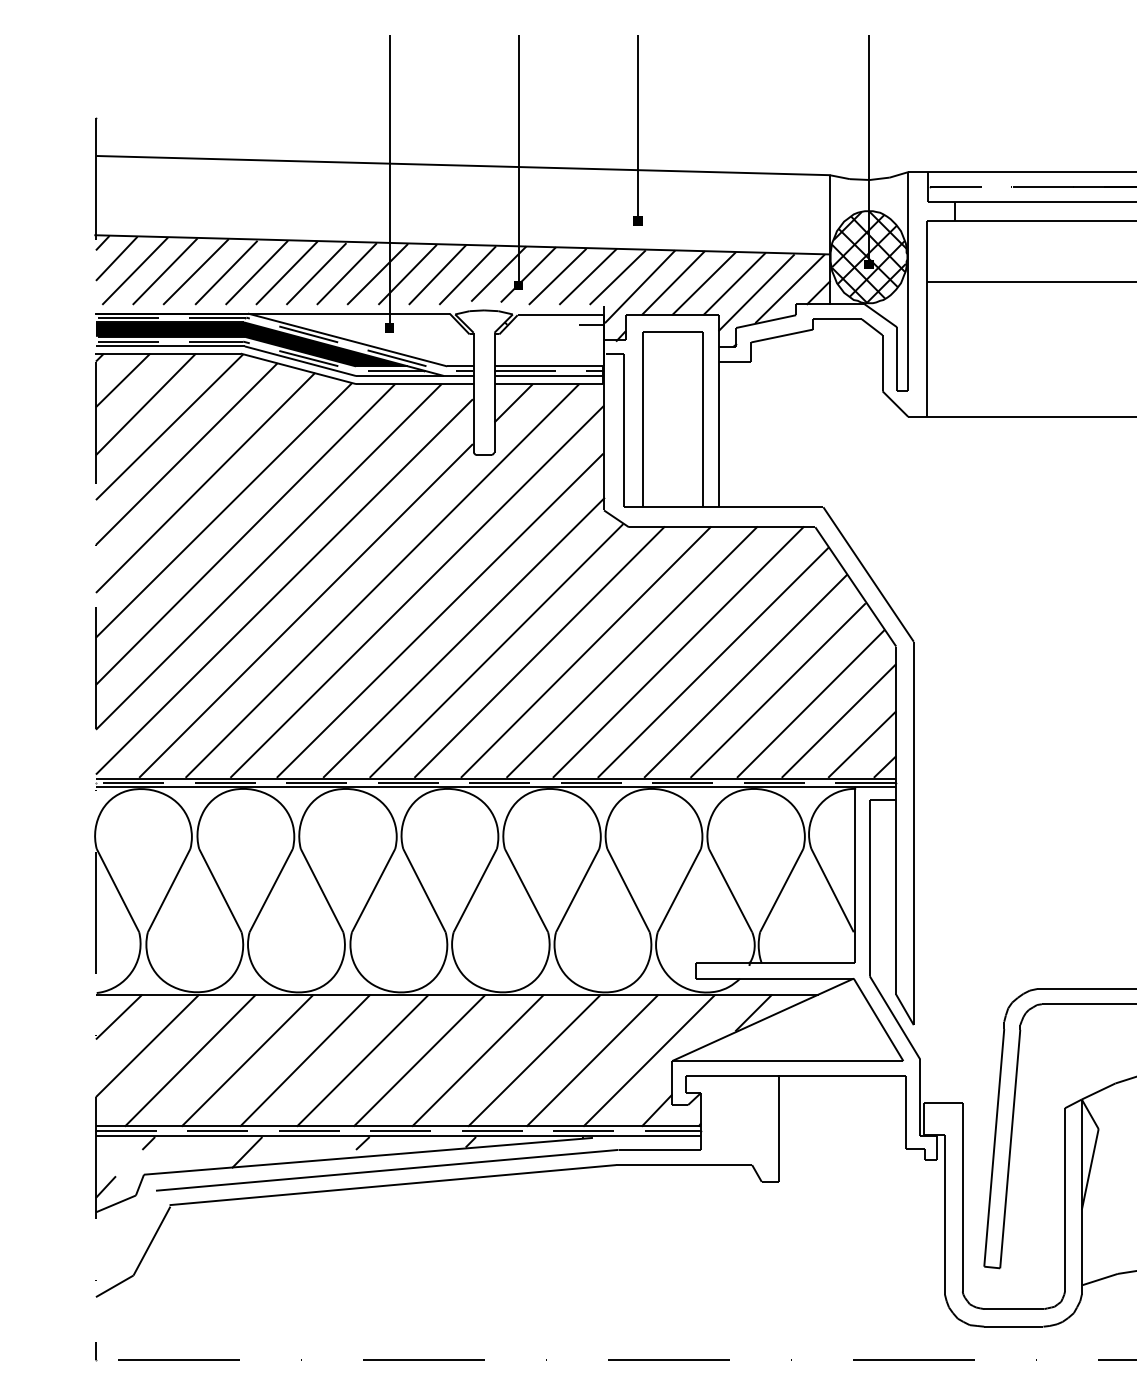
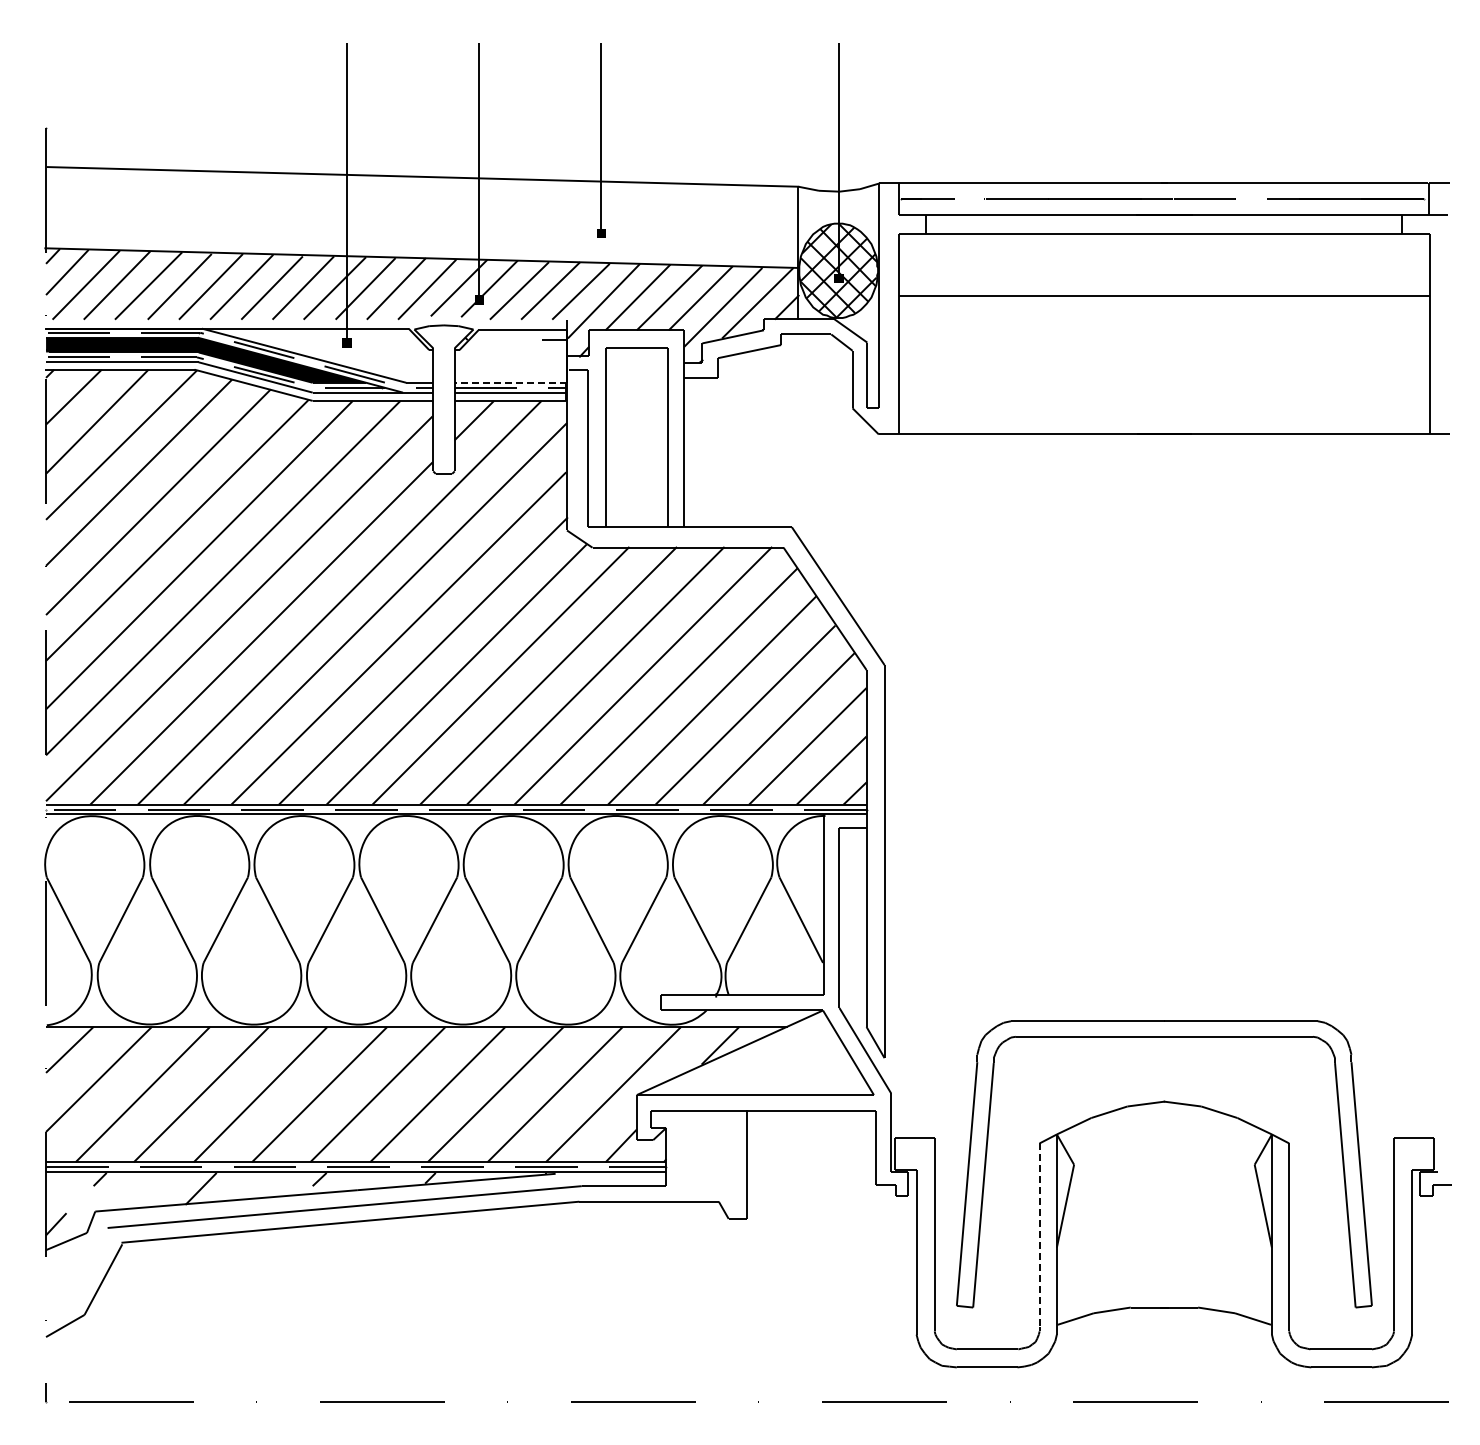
line: (548, 366) -> (510, 382), solid -> dashed
line: (1064, 1198) -> (1039, 1235), solid -> dashed

